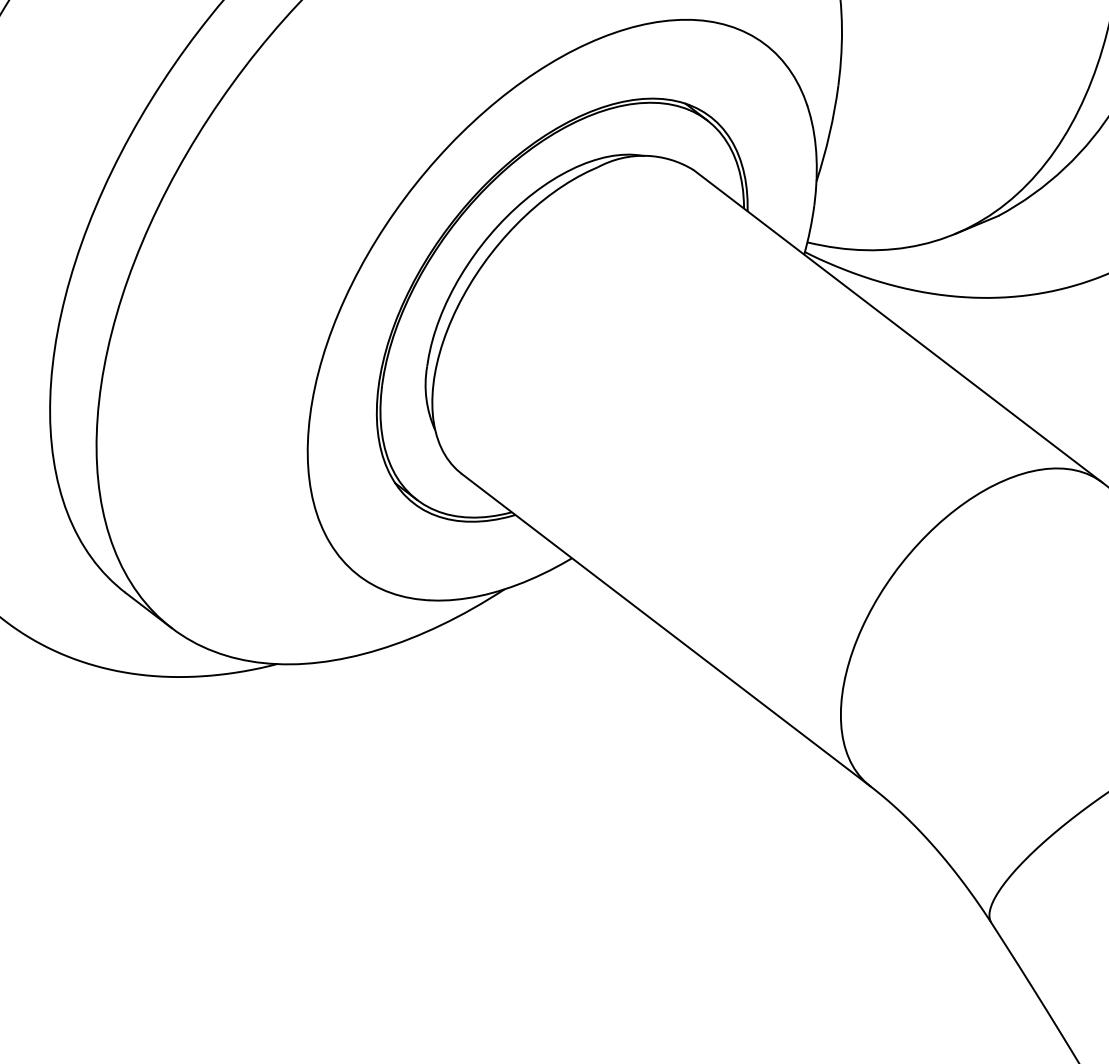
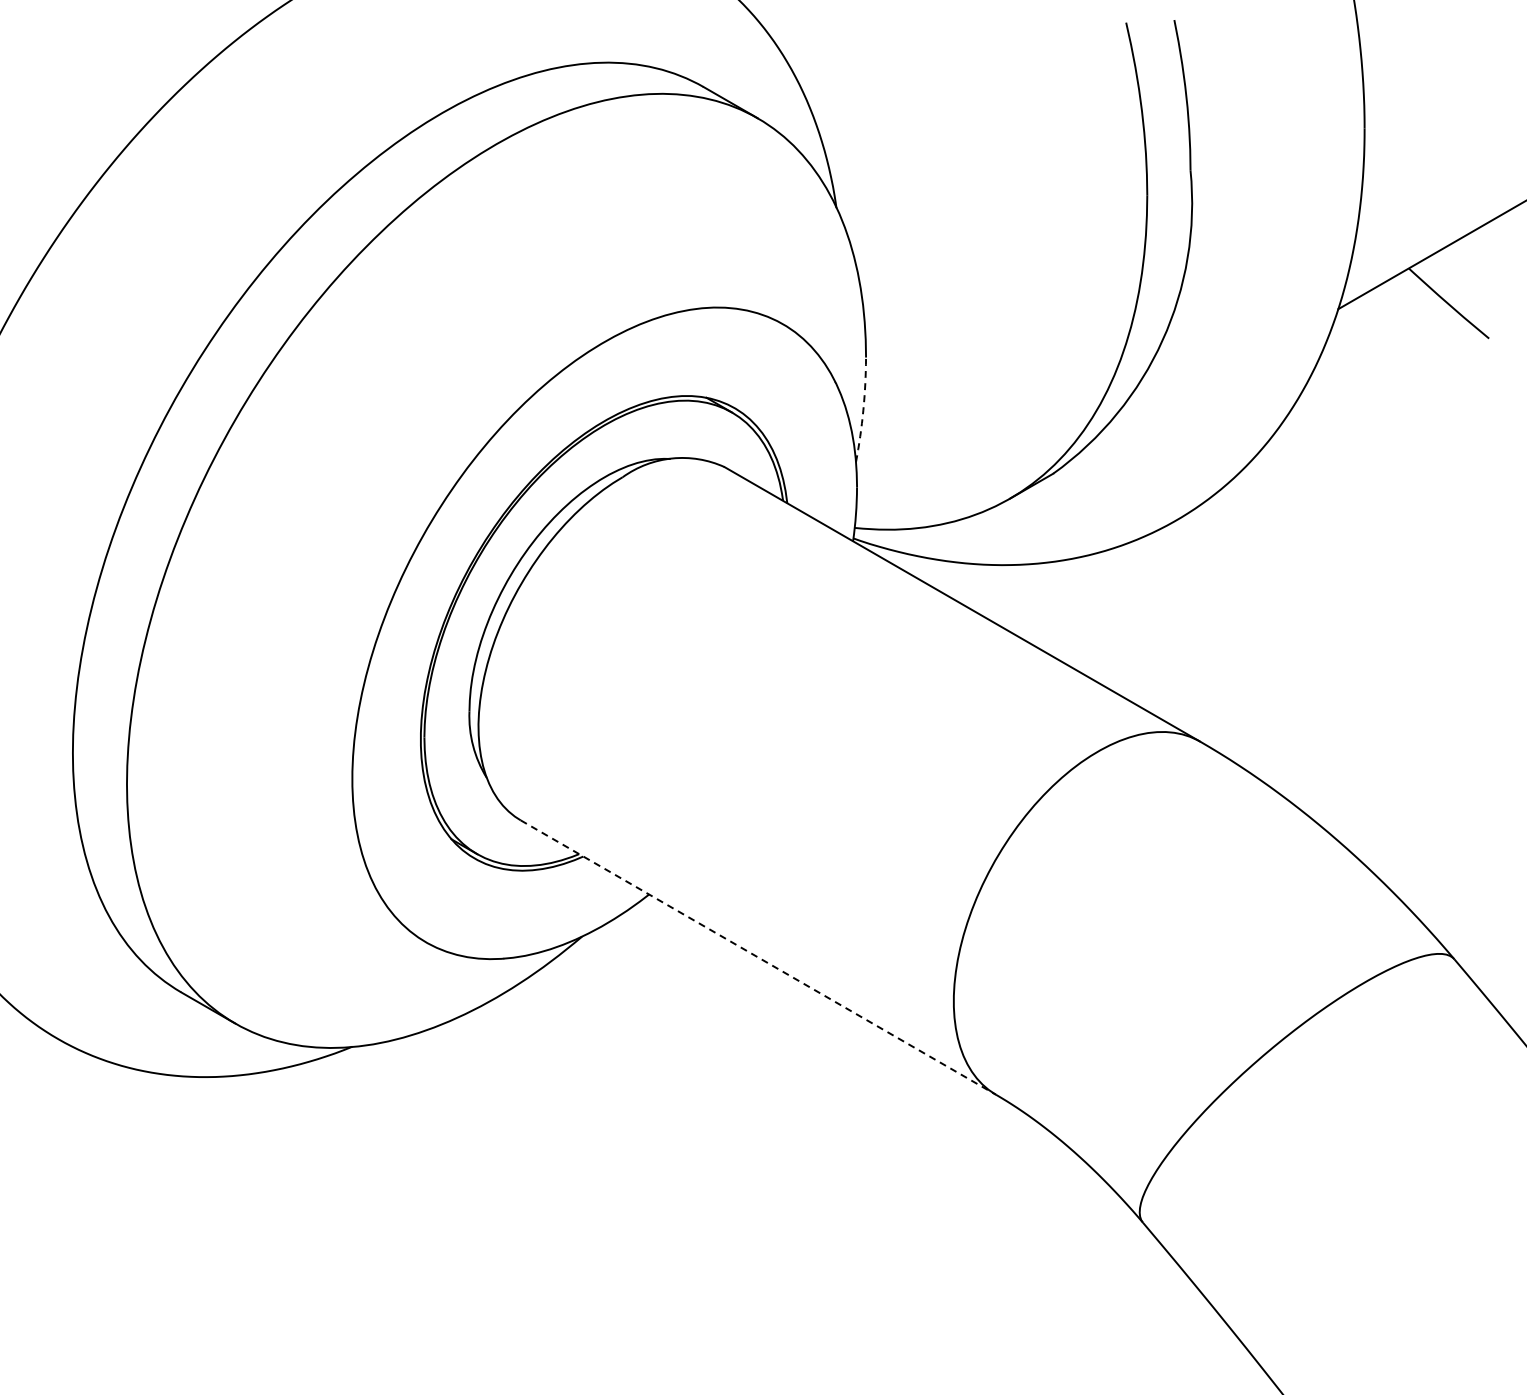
arc: (829, 134) -> (863, 410), solid -> dashed
line: (666, 629) -> (758, 957), solid -> dashed

